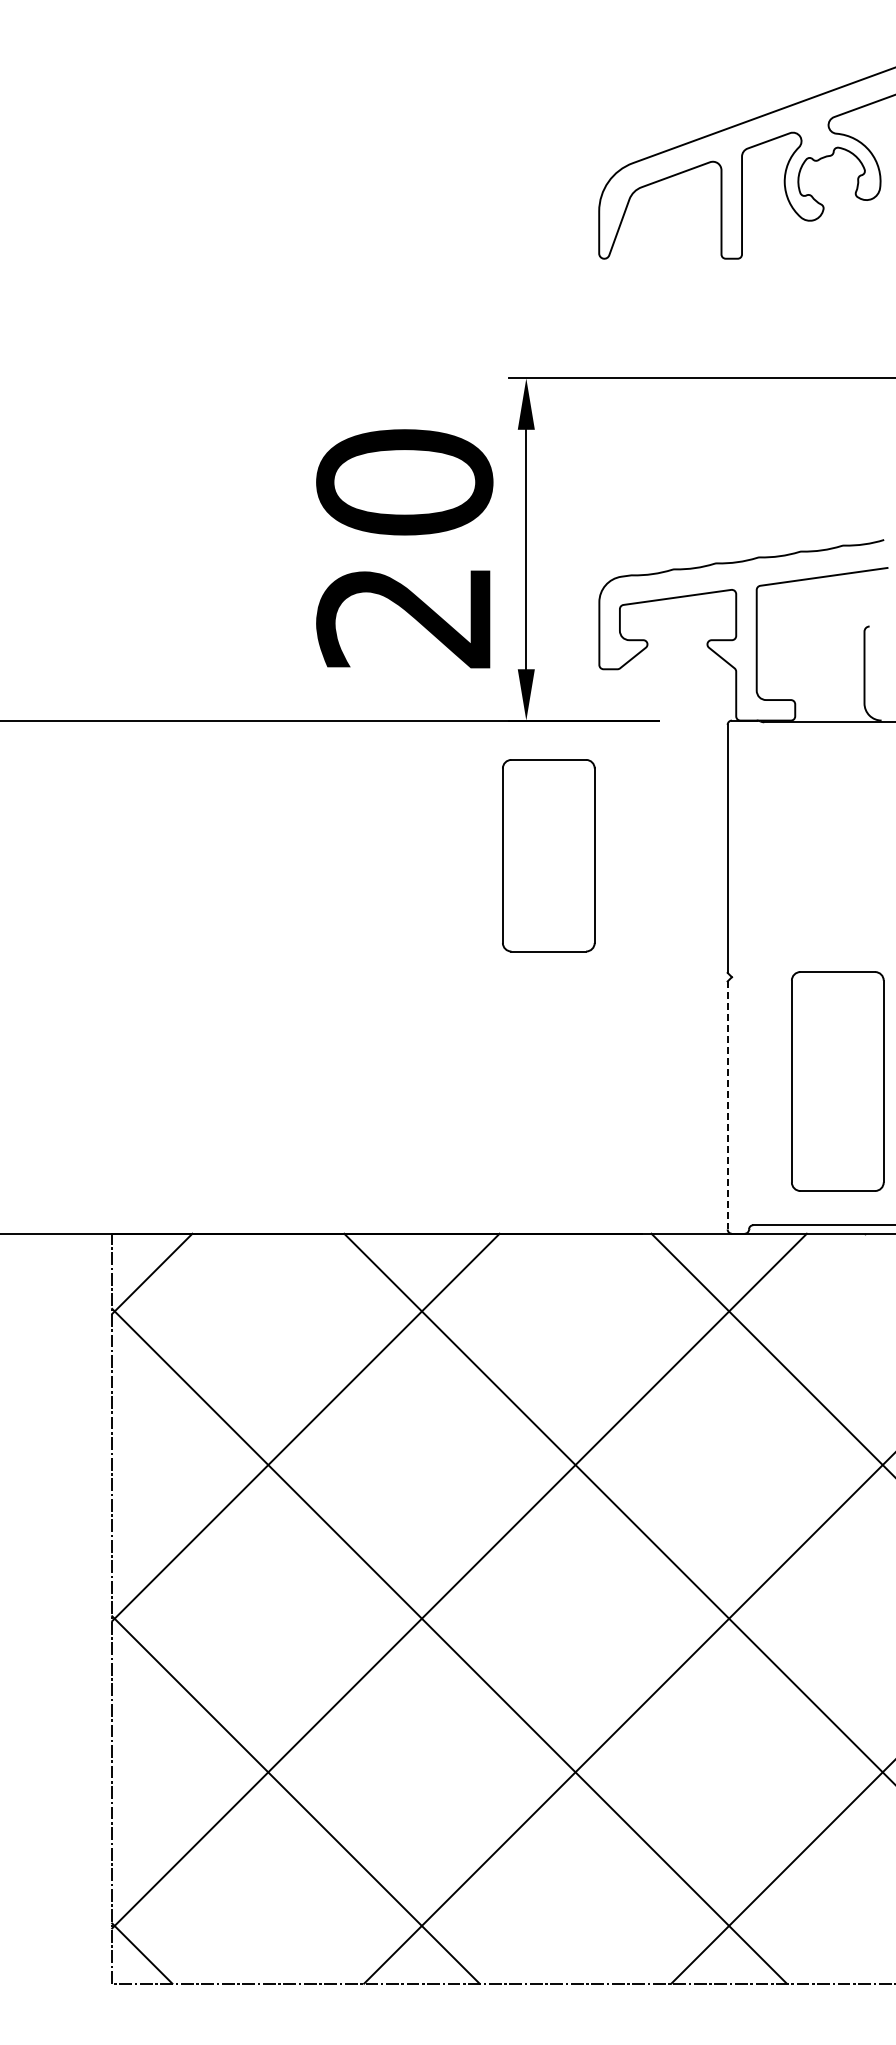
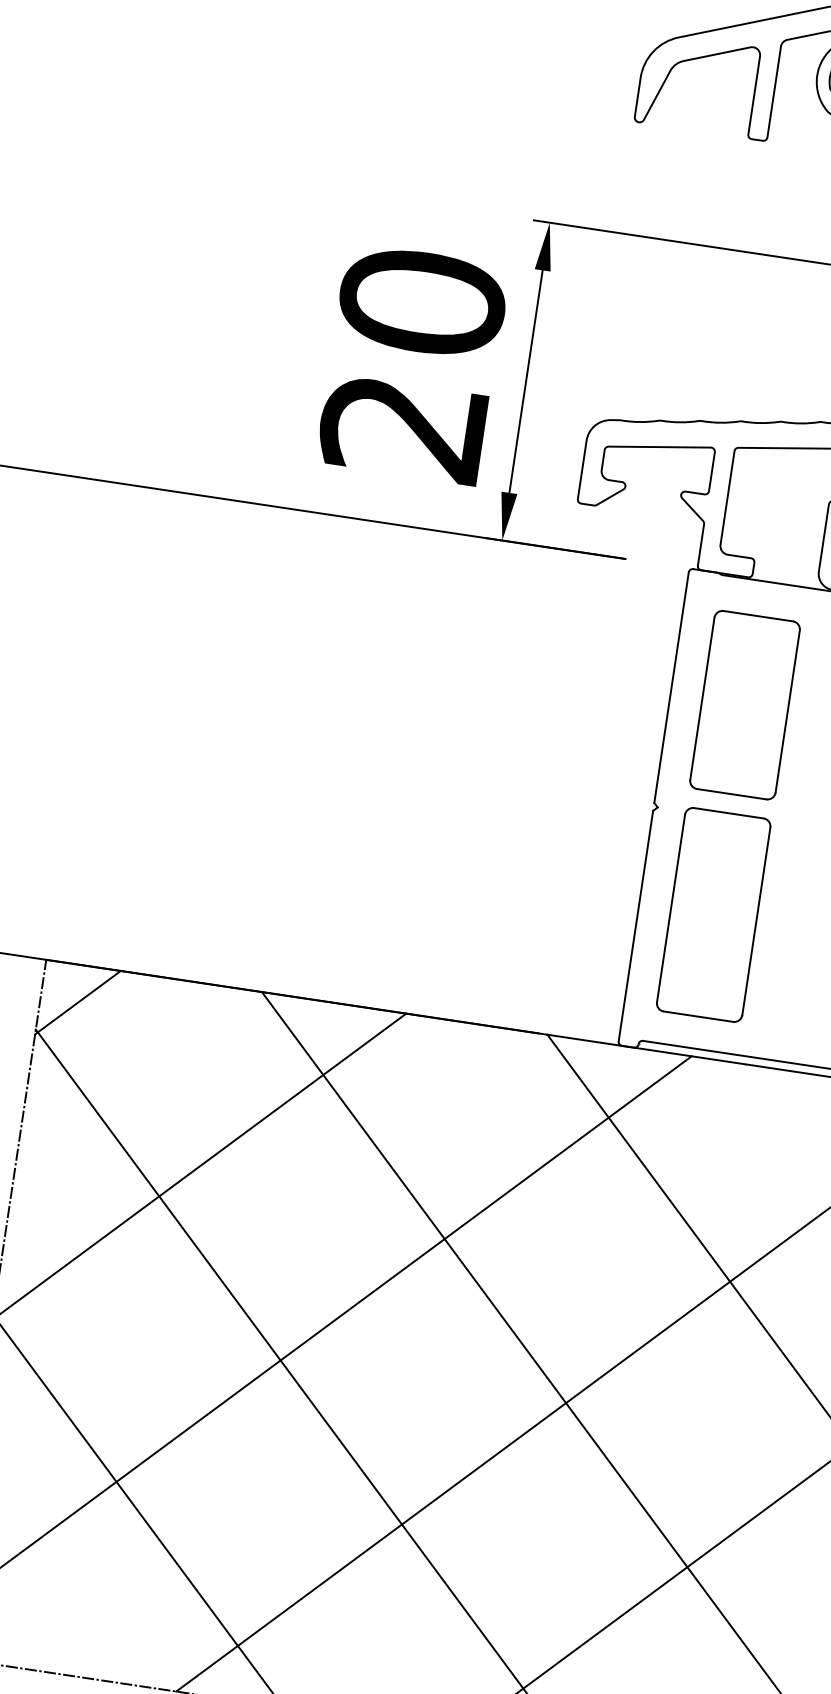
part: (548, 855) -> (744, 704), moved
part: (837, 1081) -> (713, 914), moved
line: (727, 1105) -> (635, 926), dashed -> solid

